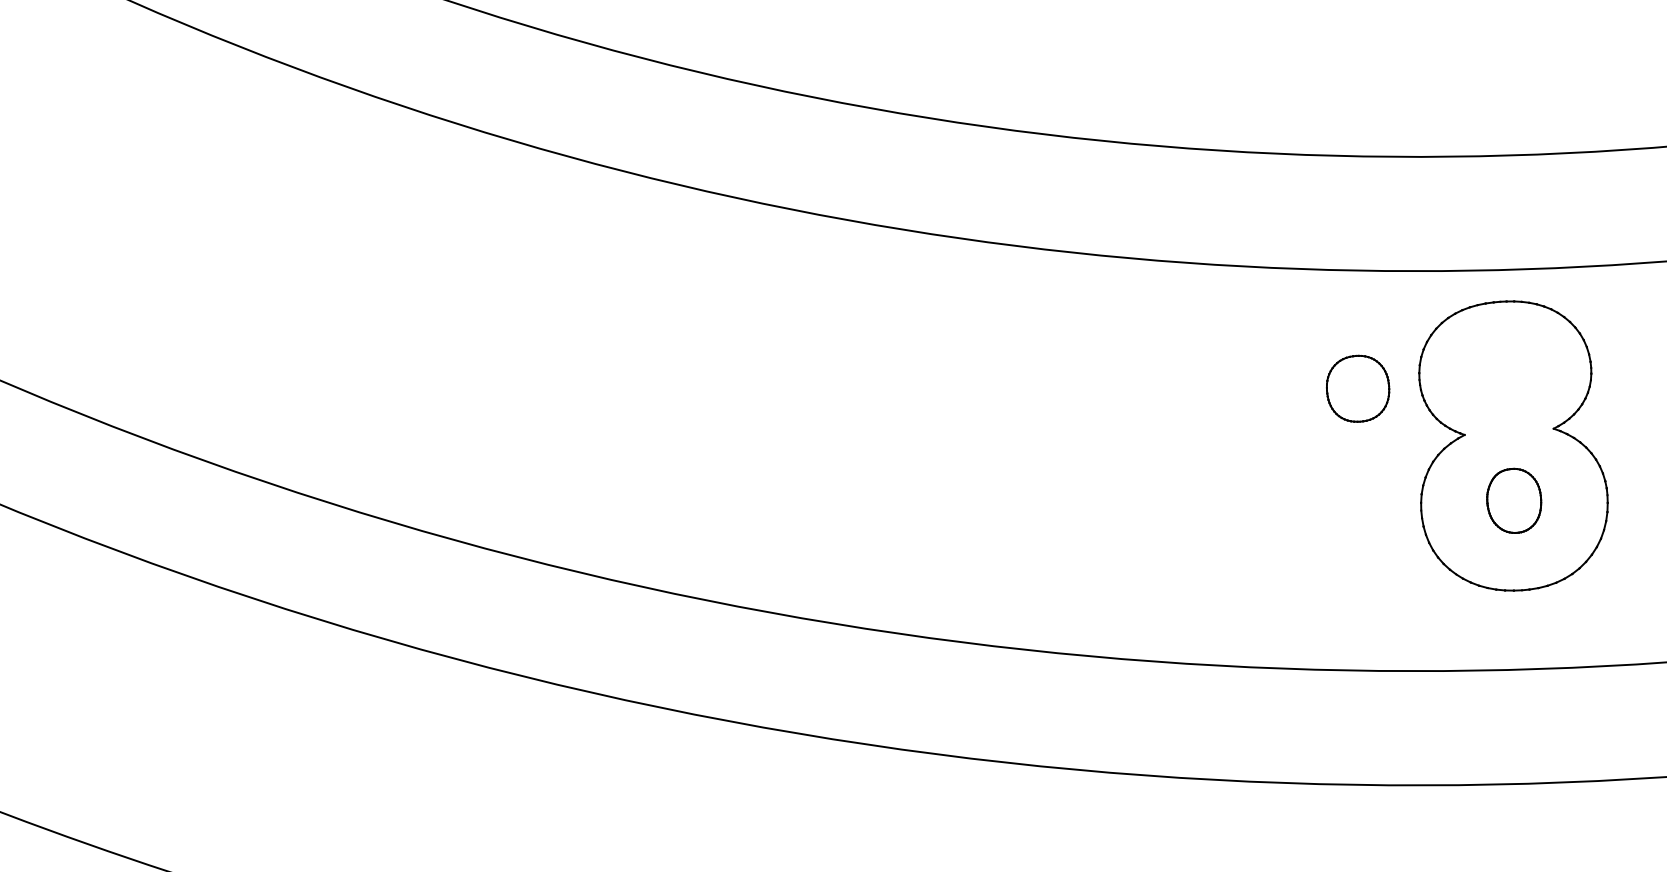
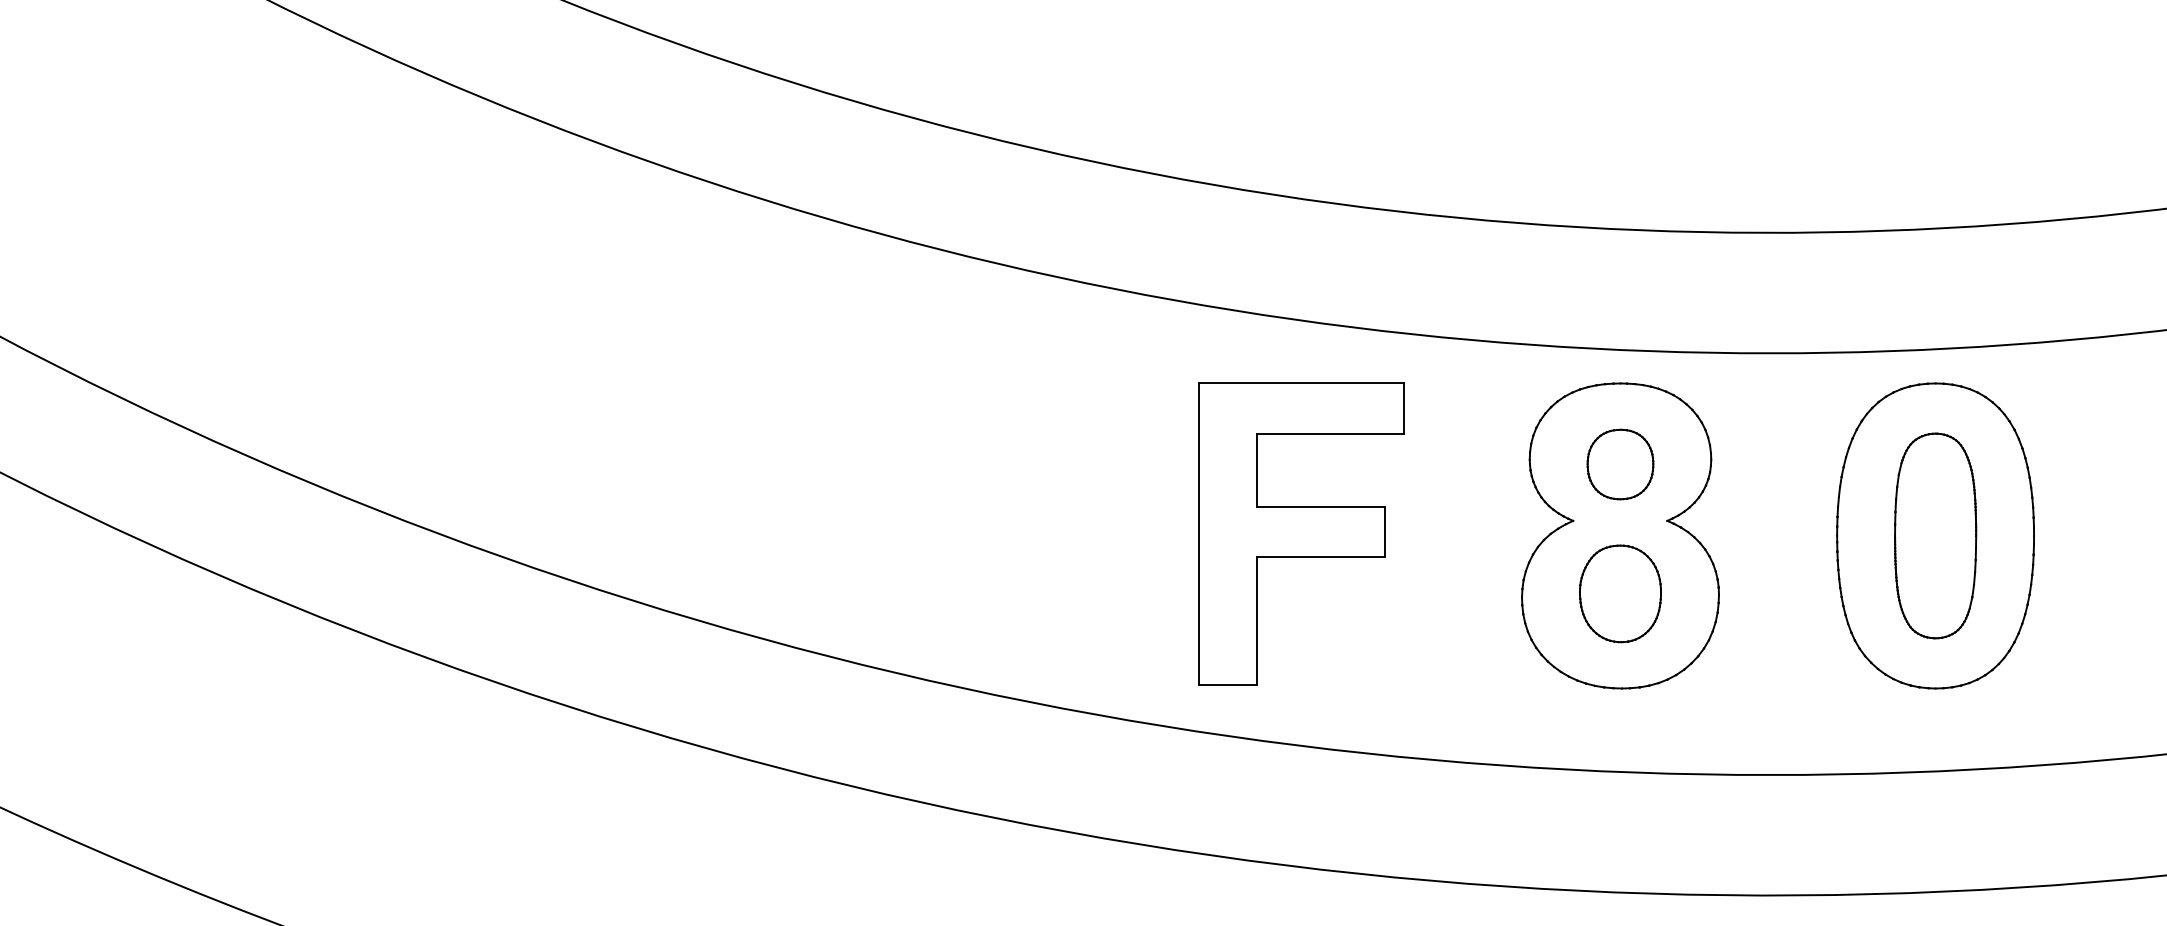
part: (1358, 388) -> (1620, 464), moved
part: (1208, 464) -> (1301, 533), added
part: (1514, 500) -> (1620, 593), size x1.43

